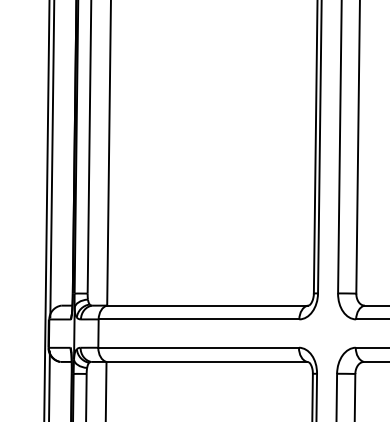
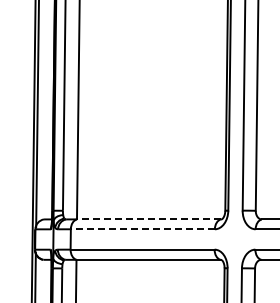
line: (206, 305) -> (148, 219), solid -> dashed
line: (198, 319) -> (142, 229), solid -> dashed

